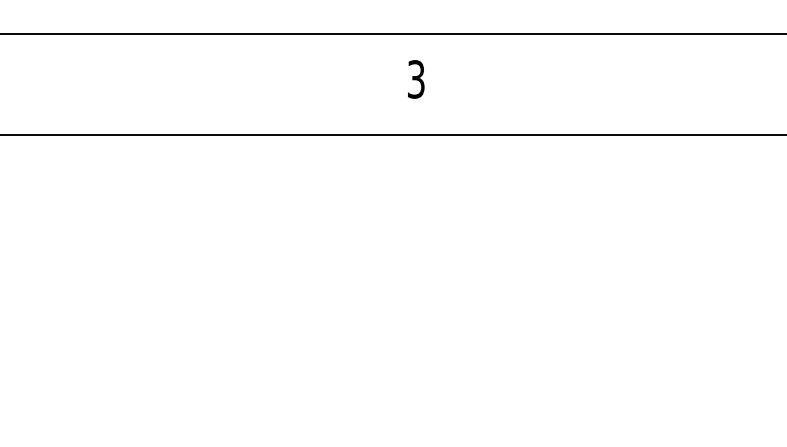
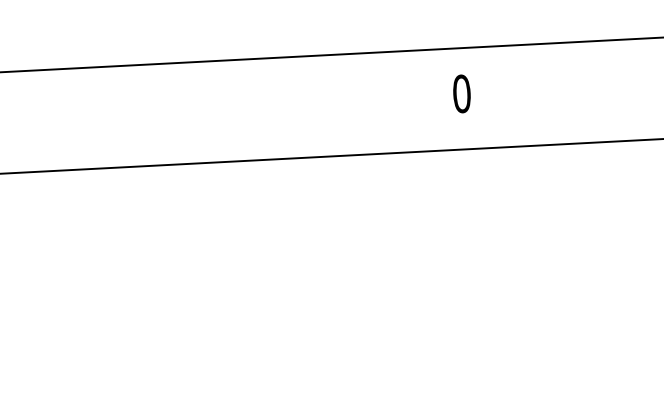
text: (416, 79) -> (462, 93), 3 -> 0

